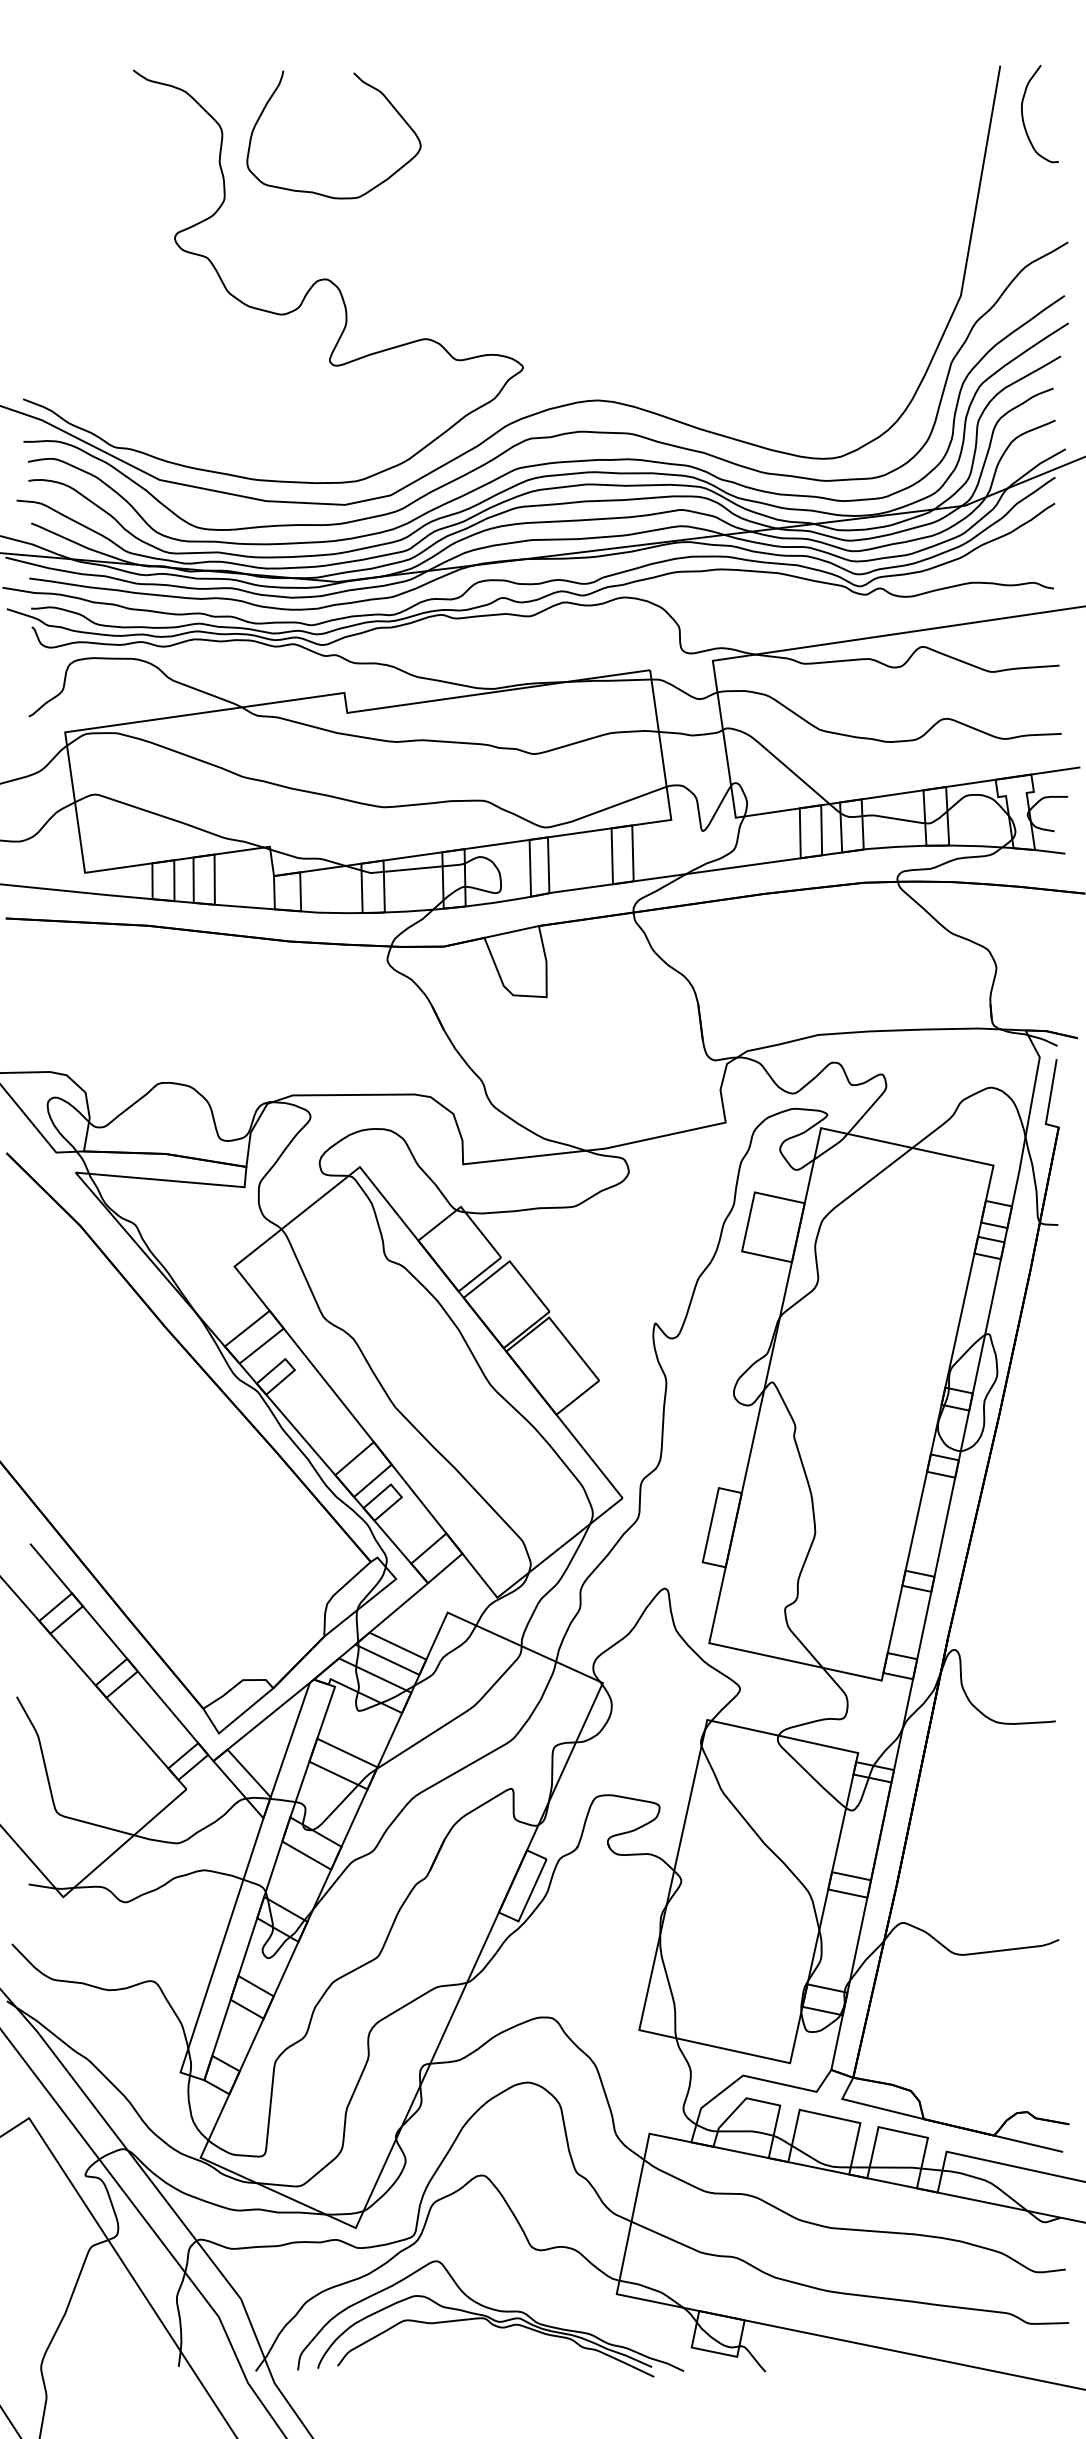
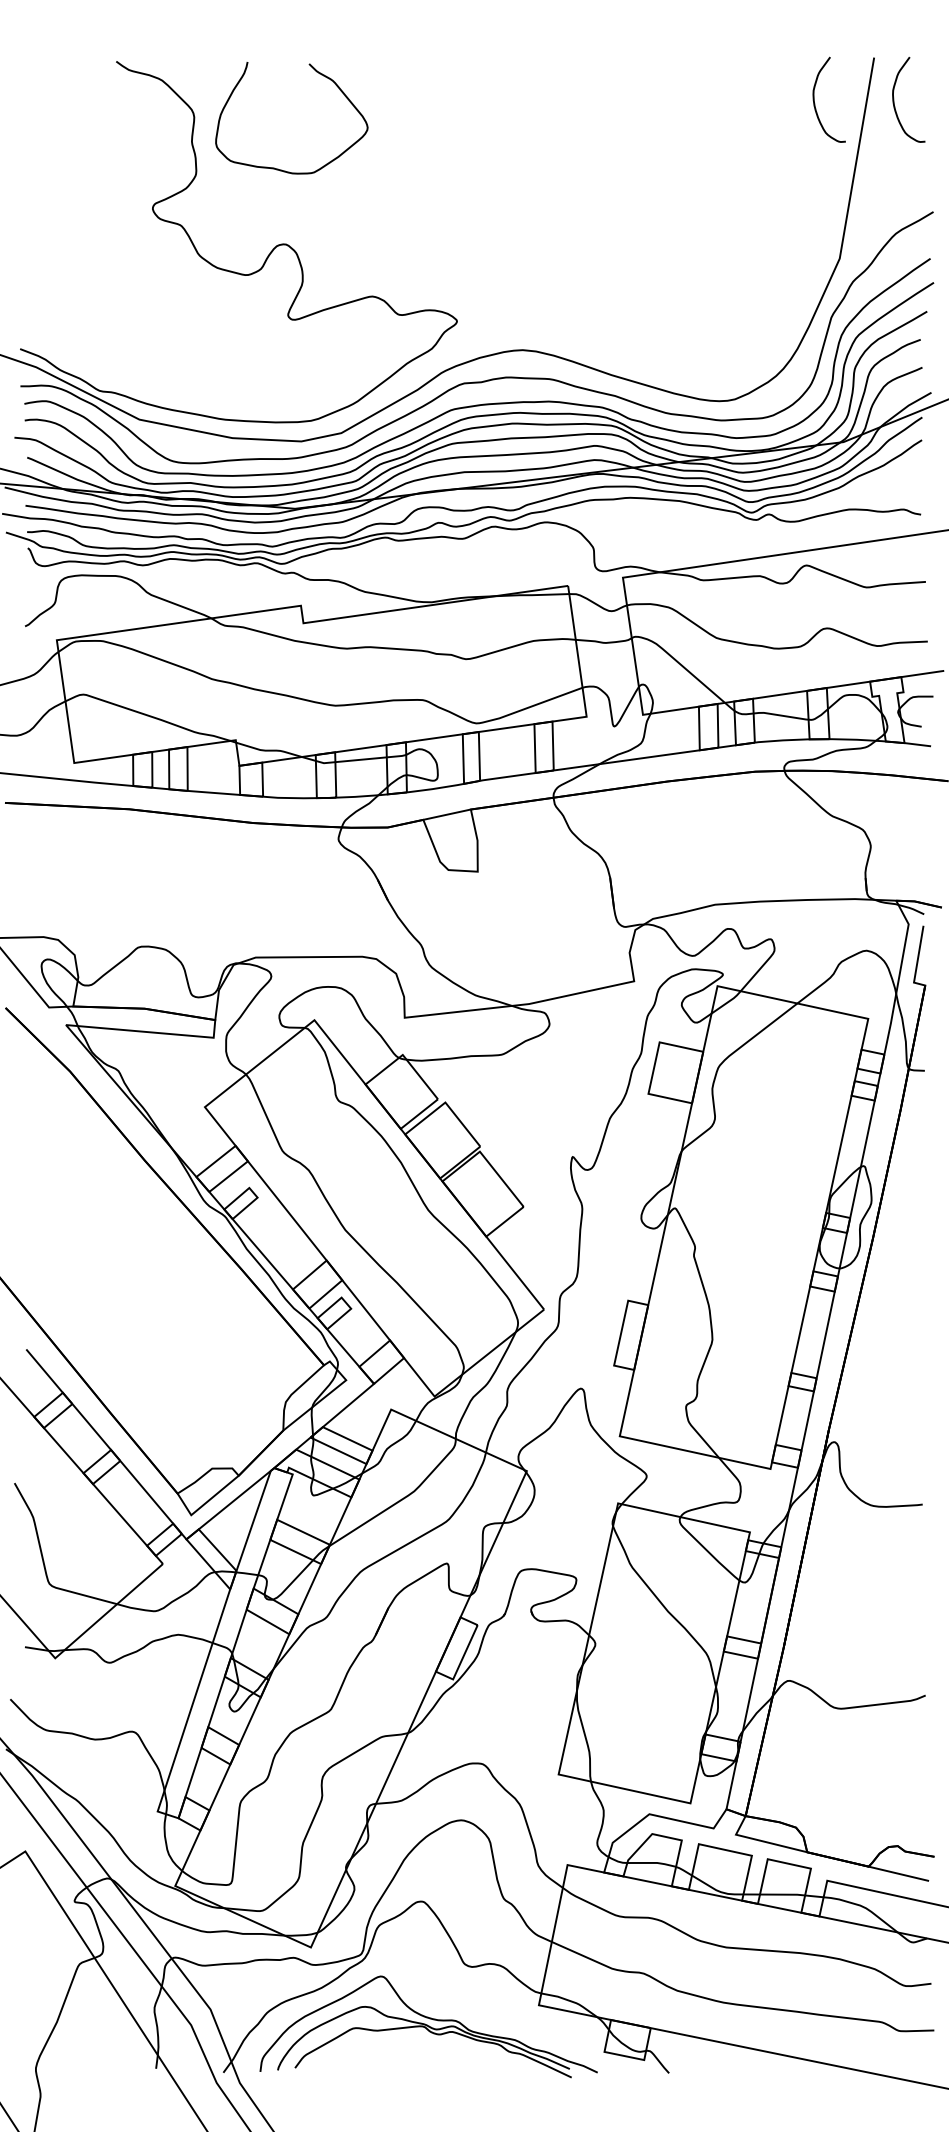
curve: (932, 114) -> (814, 100), added

